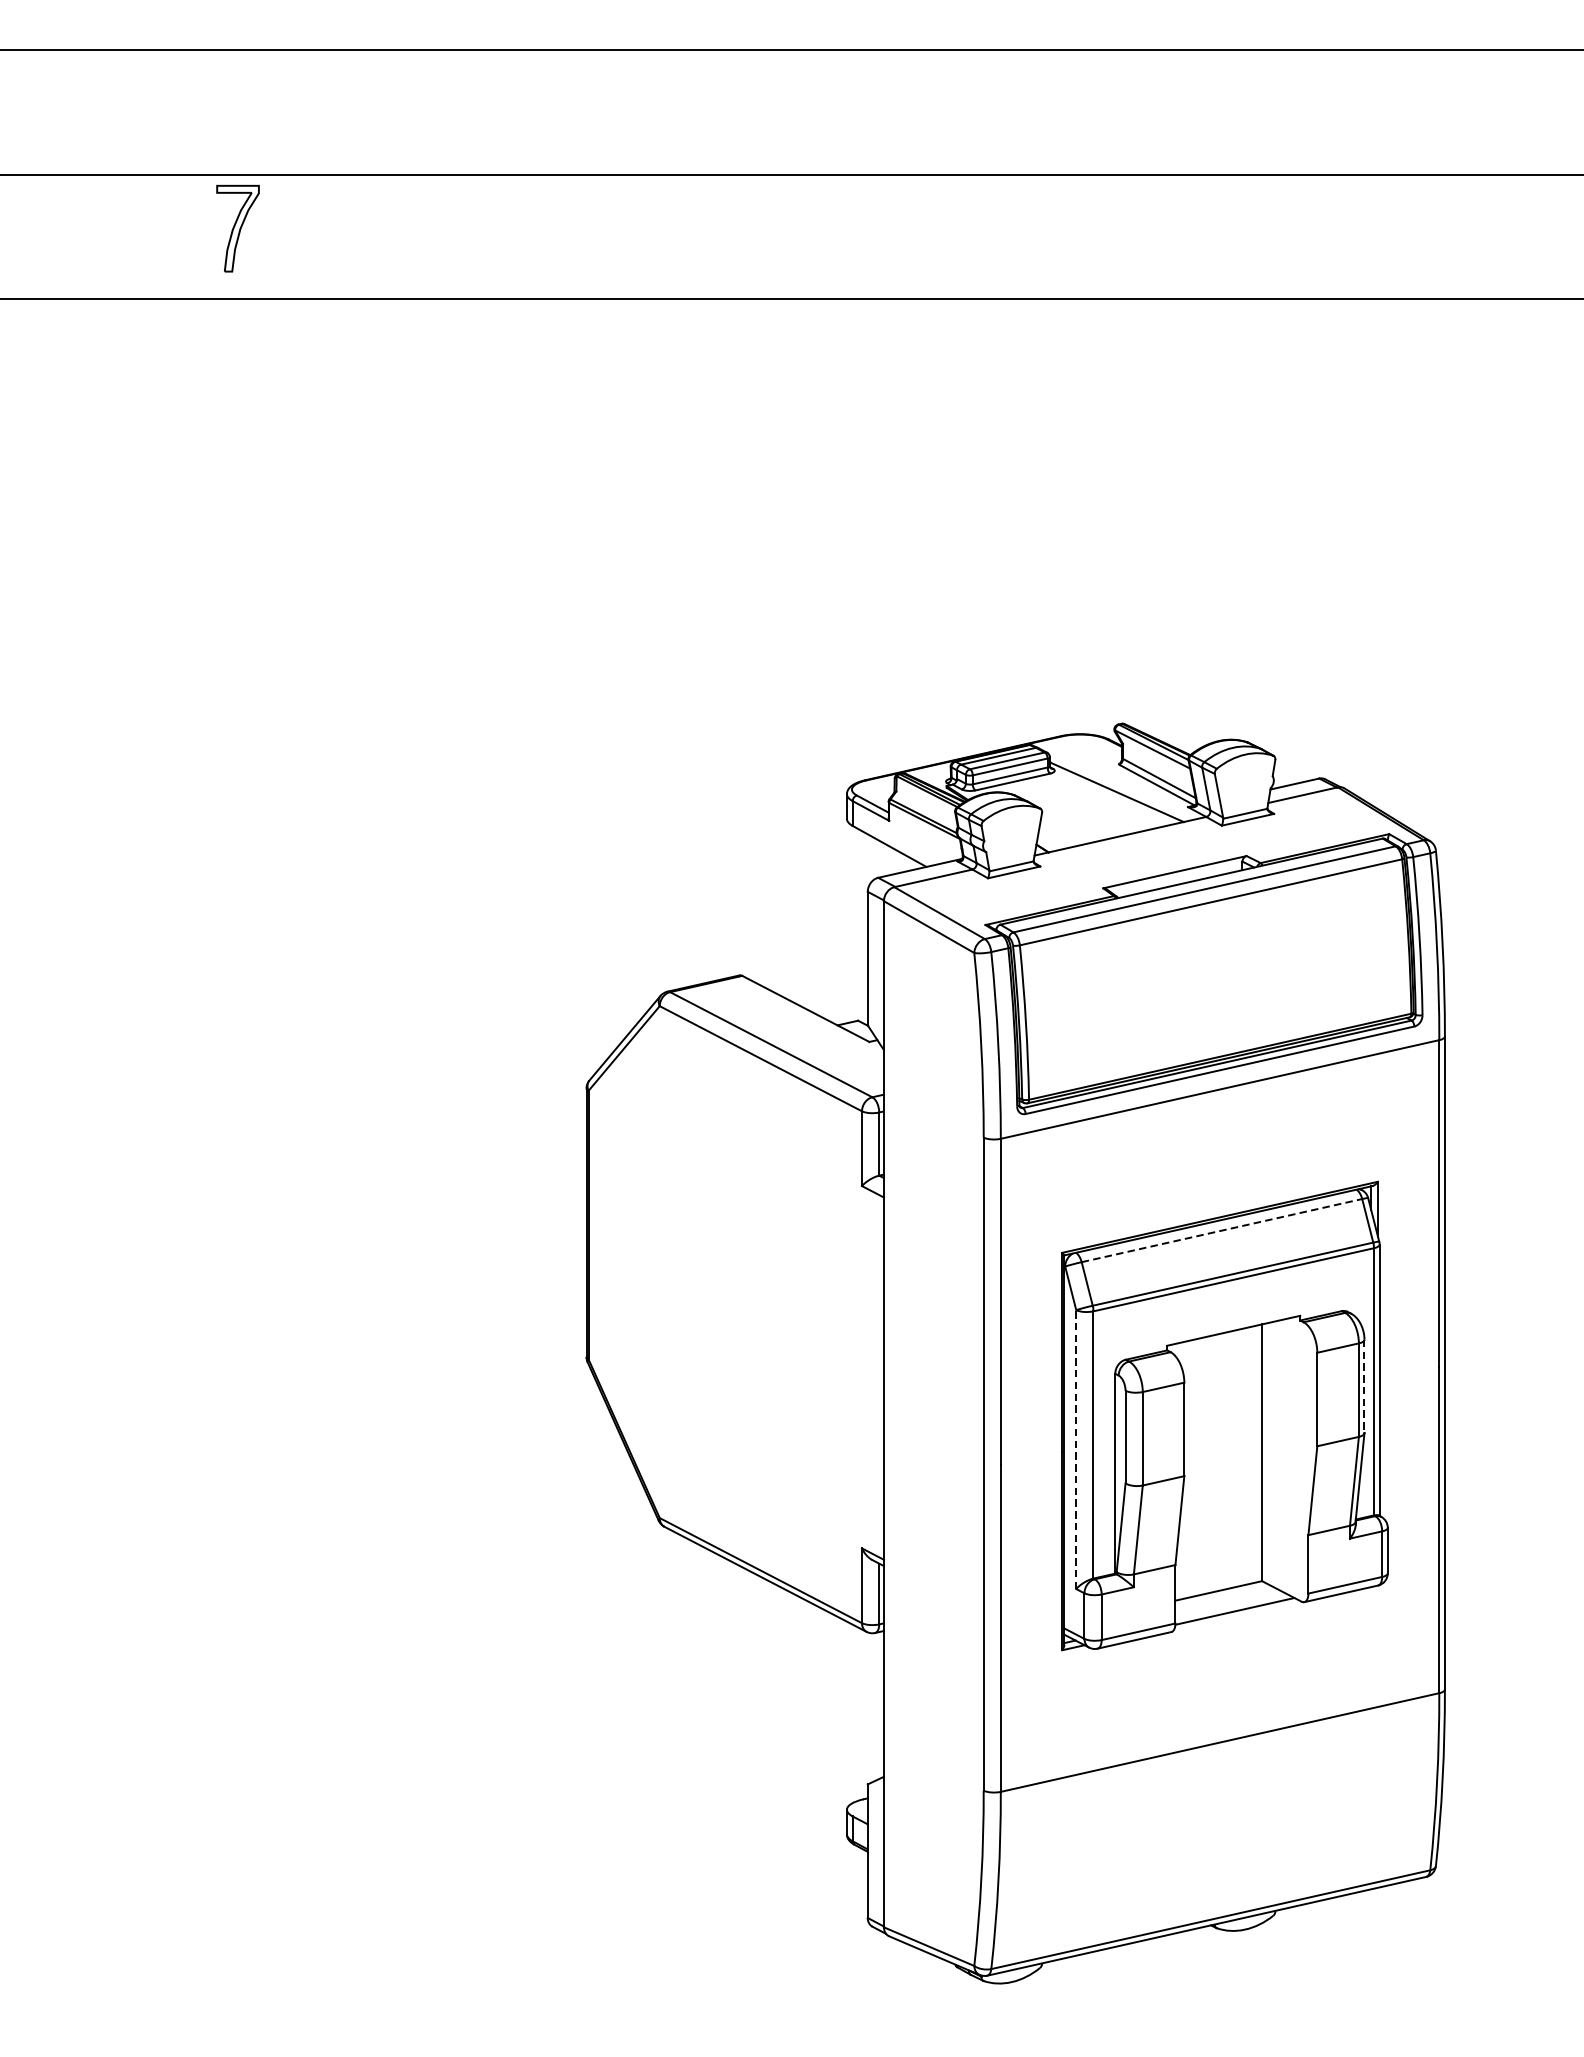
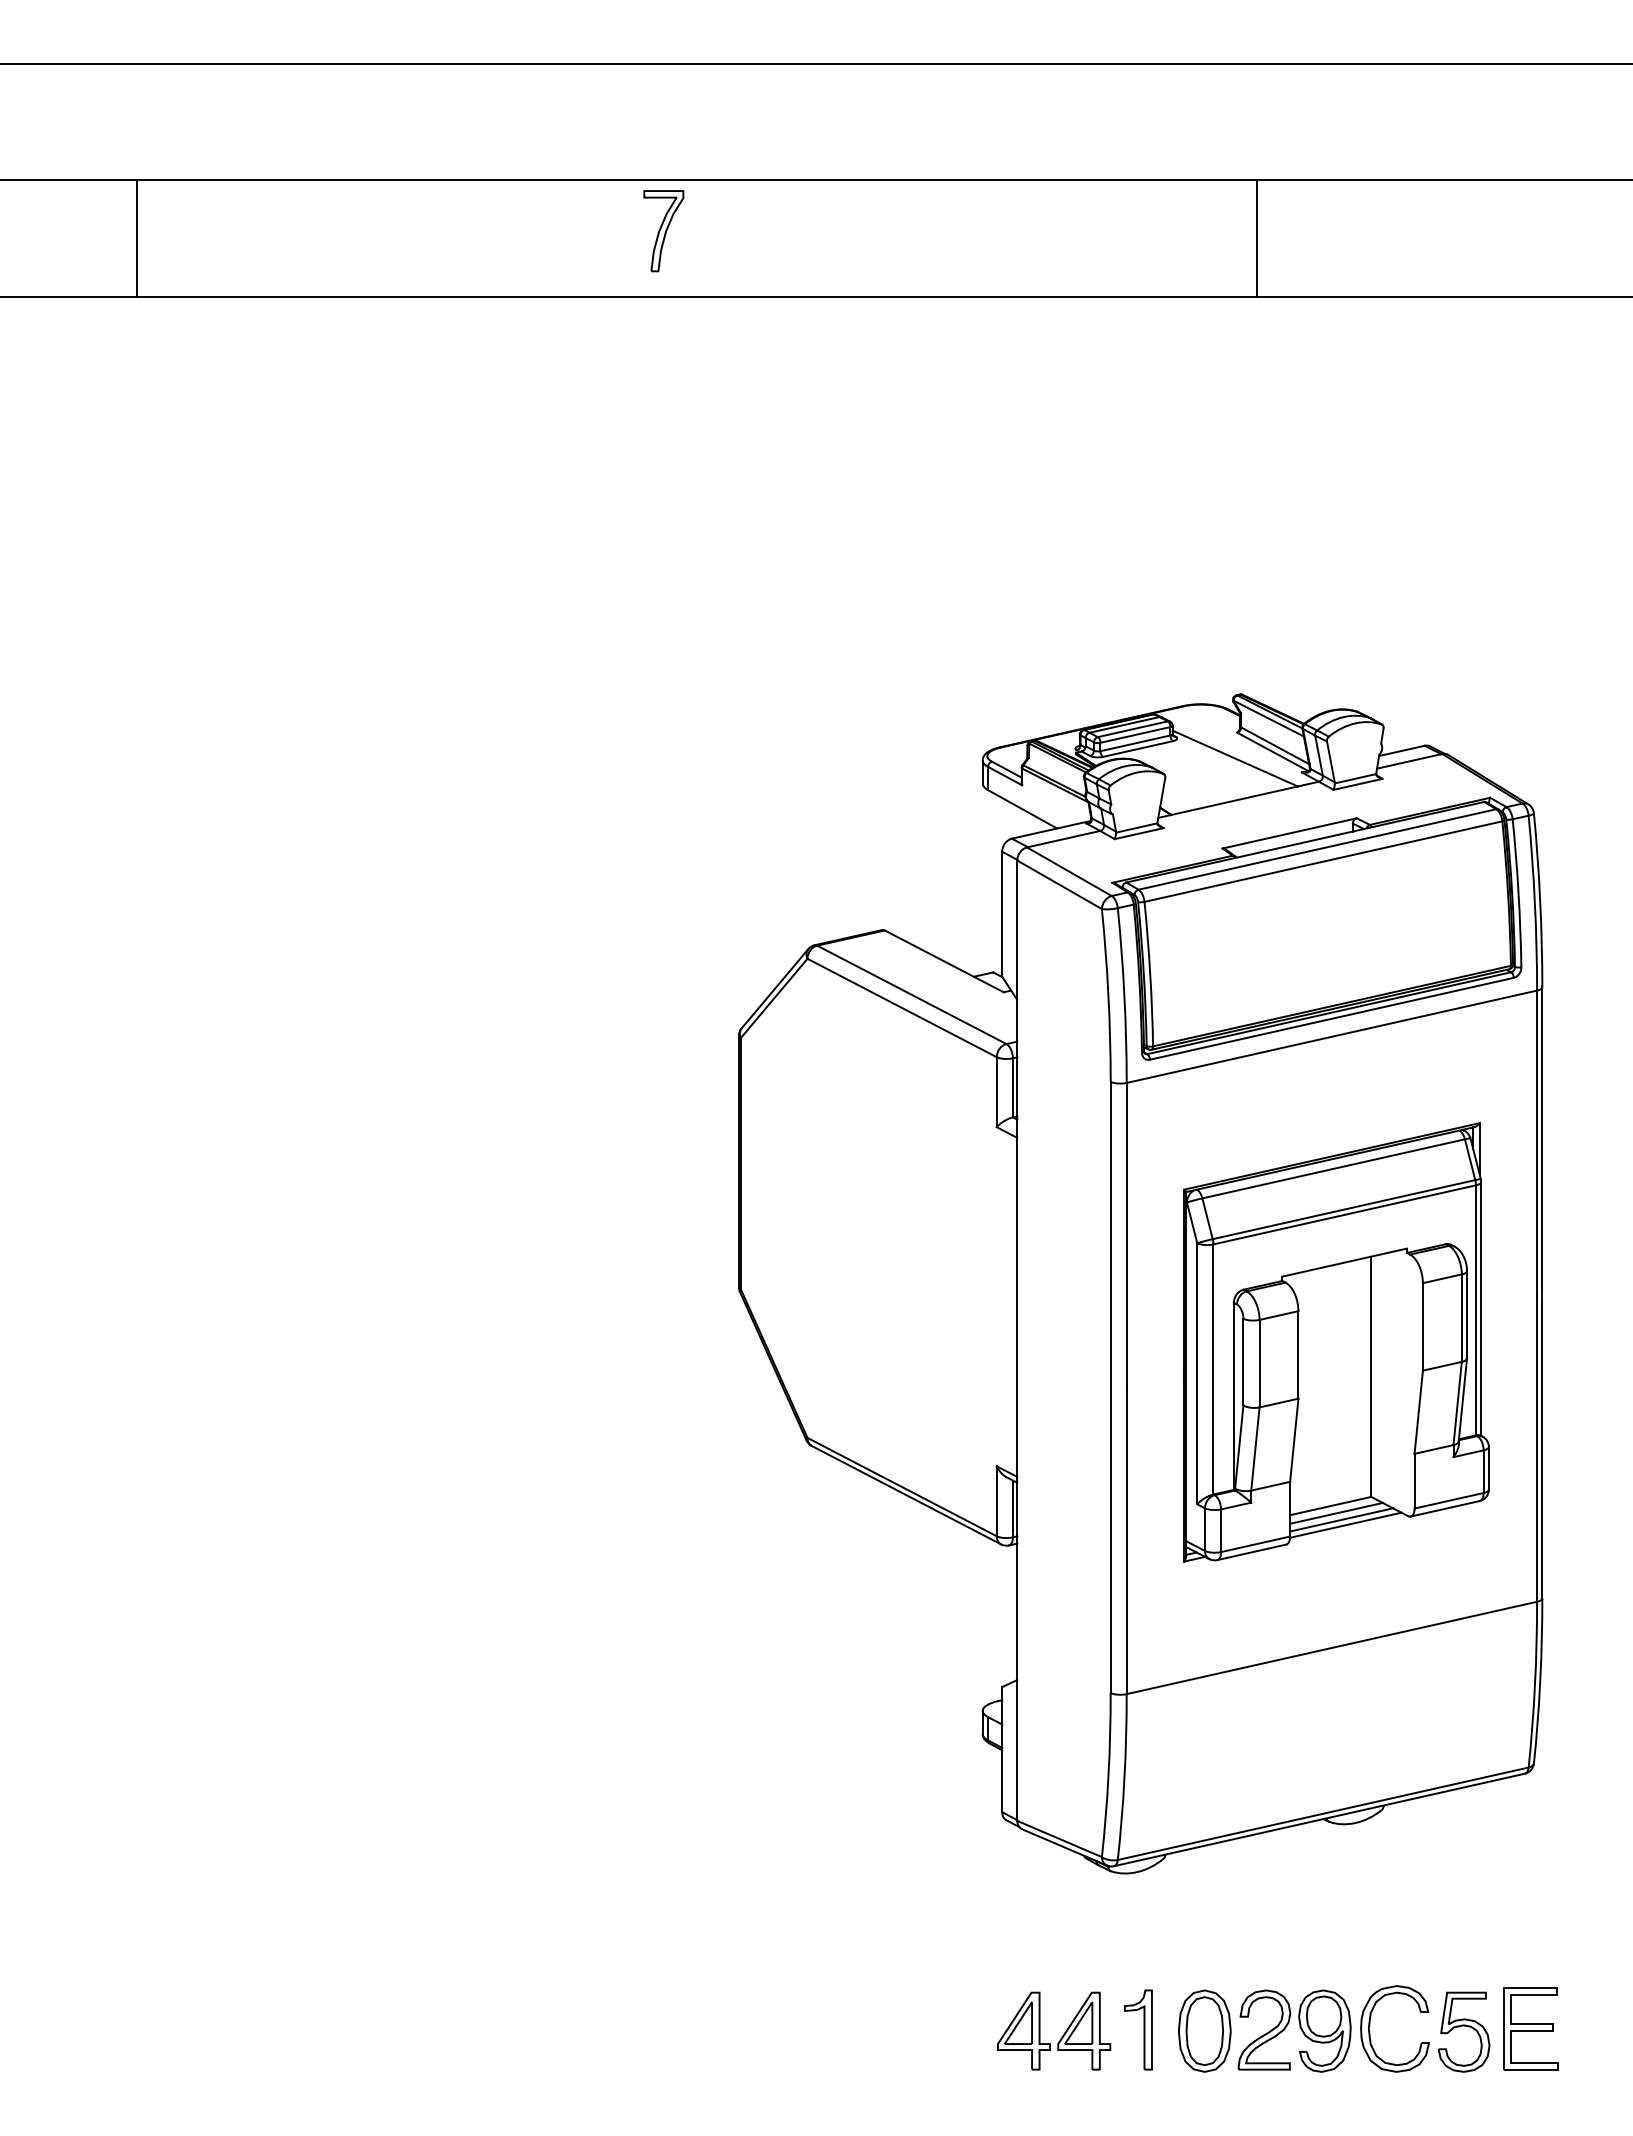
part: (237, 229) -> (663, 231), moved
line: (1140, 236) -> (1257, 238), added
line: (1221, 1230) -> (1333, 1168), dashed -> solid
line: (1364, 1386) -> (1467, 1314), dashed -> solid
line: (1076, 1449) -> (1197, 1373), dashed -> solid
line: (1224, 1597) -> (1336, 1512), added
line: (1230, 1605) -> (1341, 1519), added

